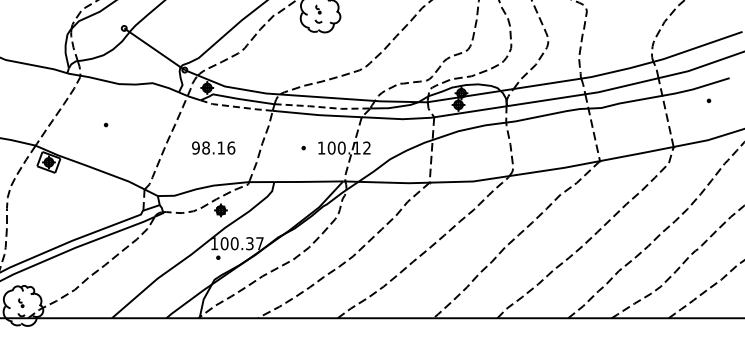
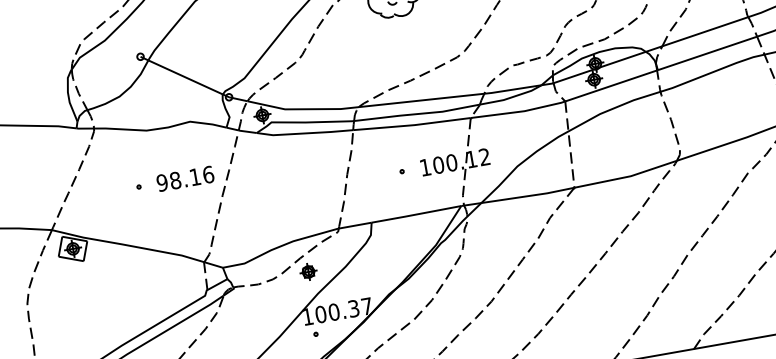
line: (236, 106) -> (304, 132), dashed -> solid
line: (323, 107) -> (418, 114), dashed -> solid
text: (213, 147) -> (185, 178), moved

